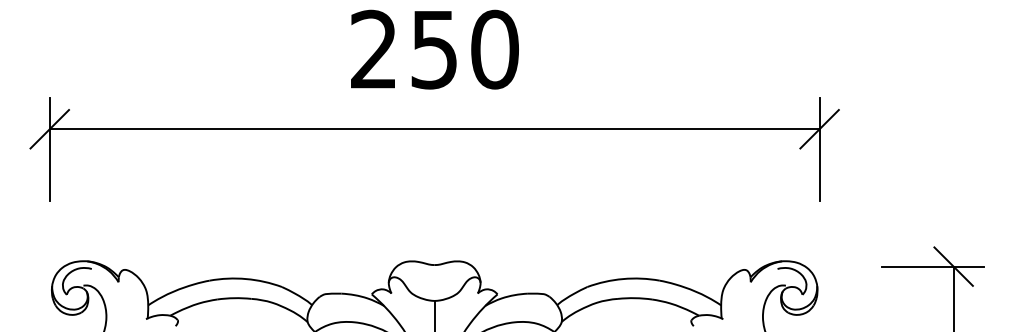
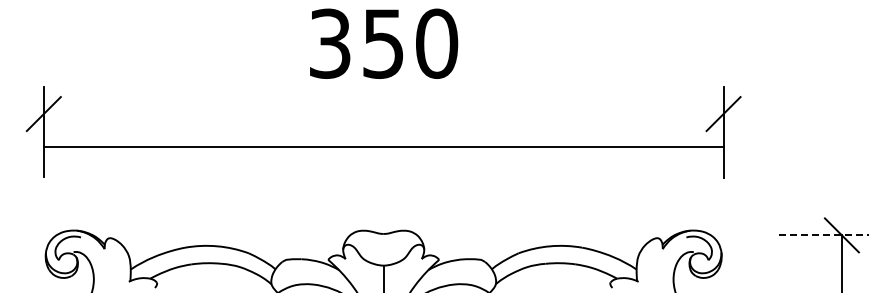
text: (373, 49) -> (329, 43), 250 -> 350
line: (434, 129) -> (383, 147), moved
line: (933, 266) -> (824, 235), solid -> dashed

